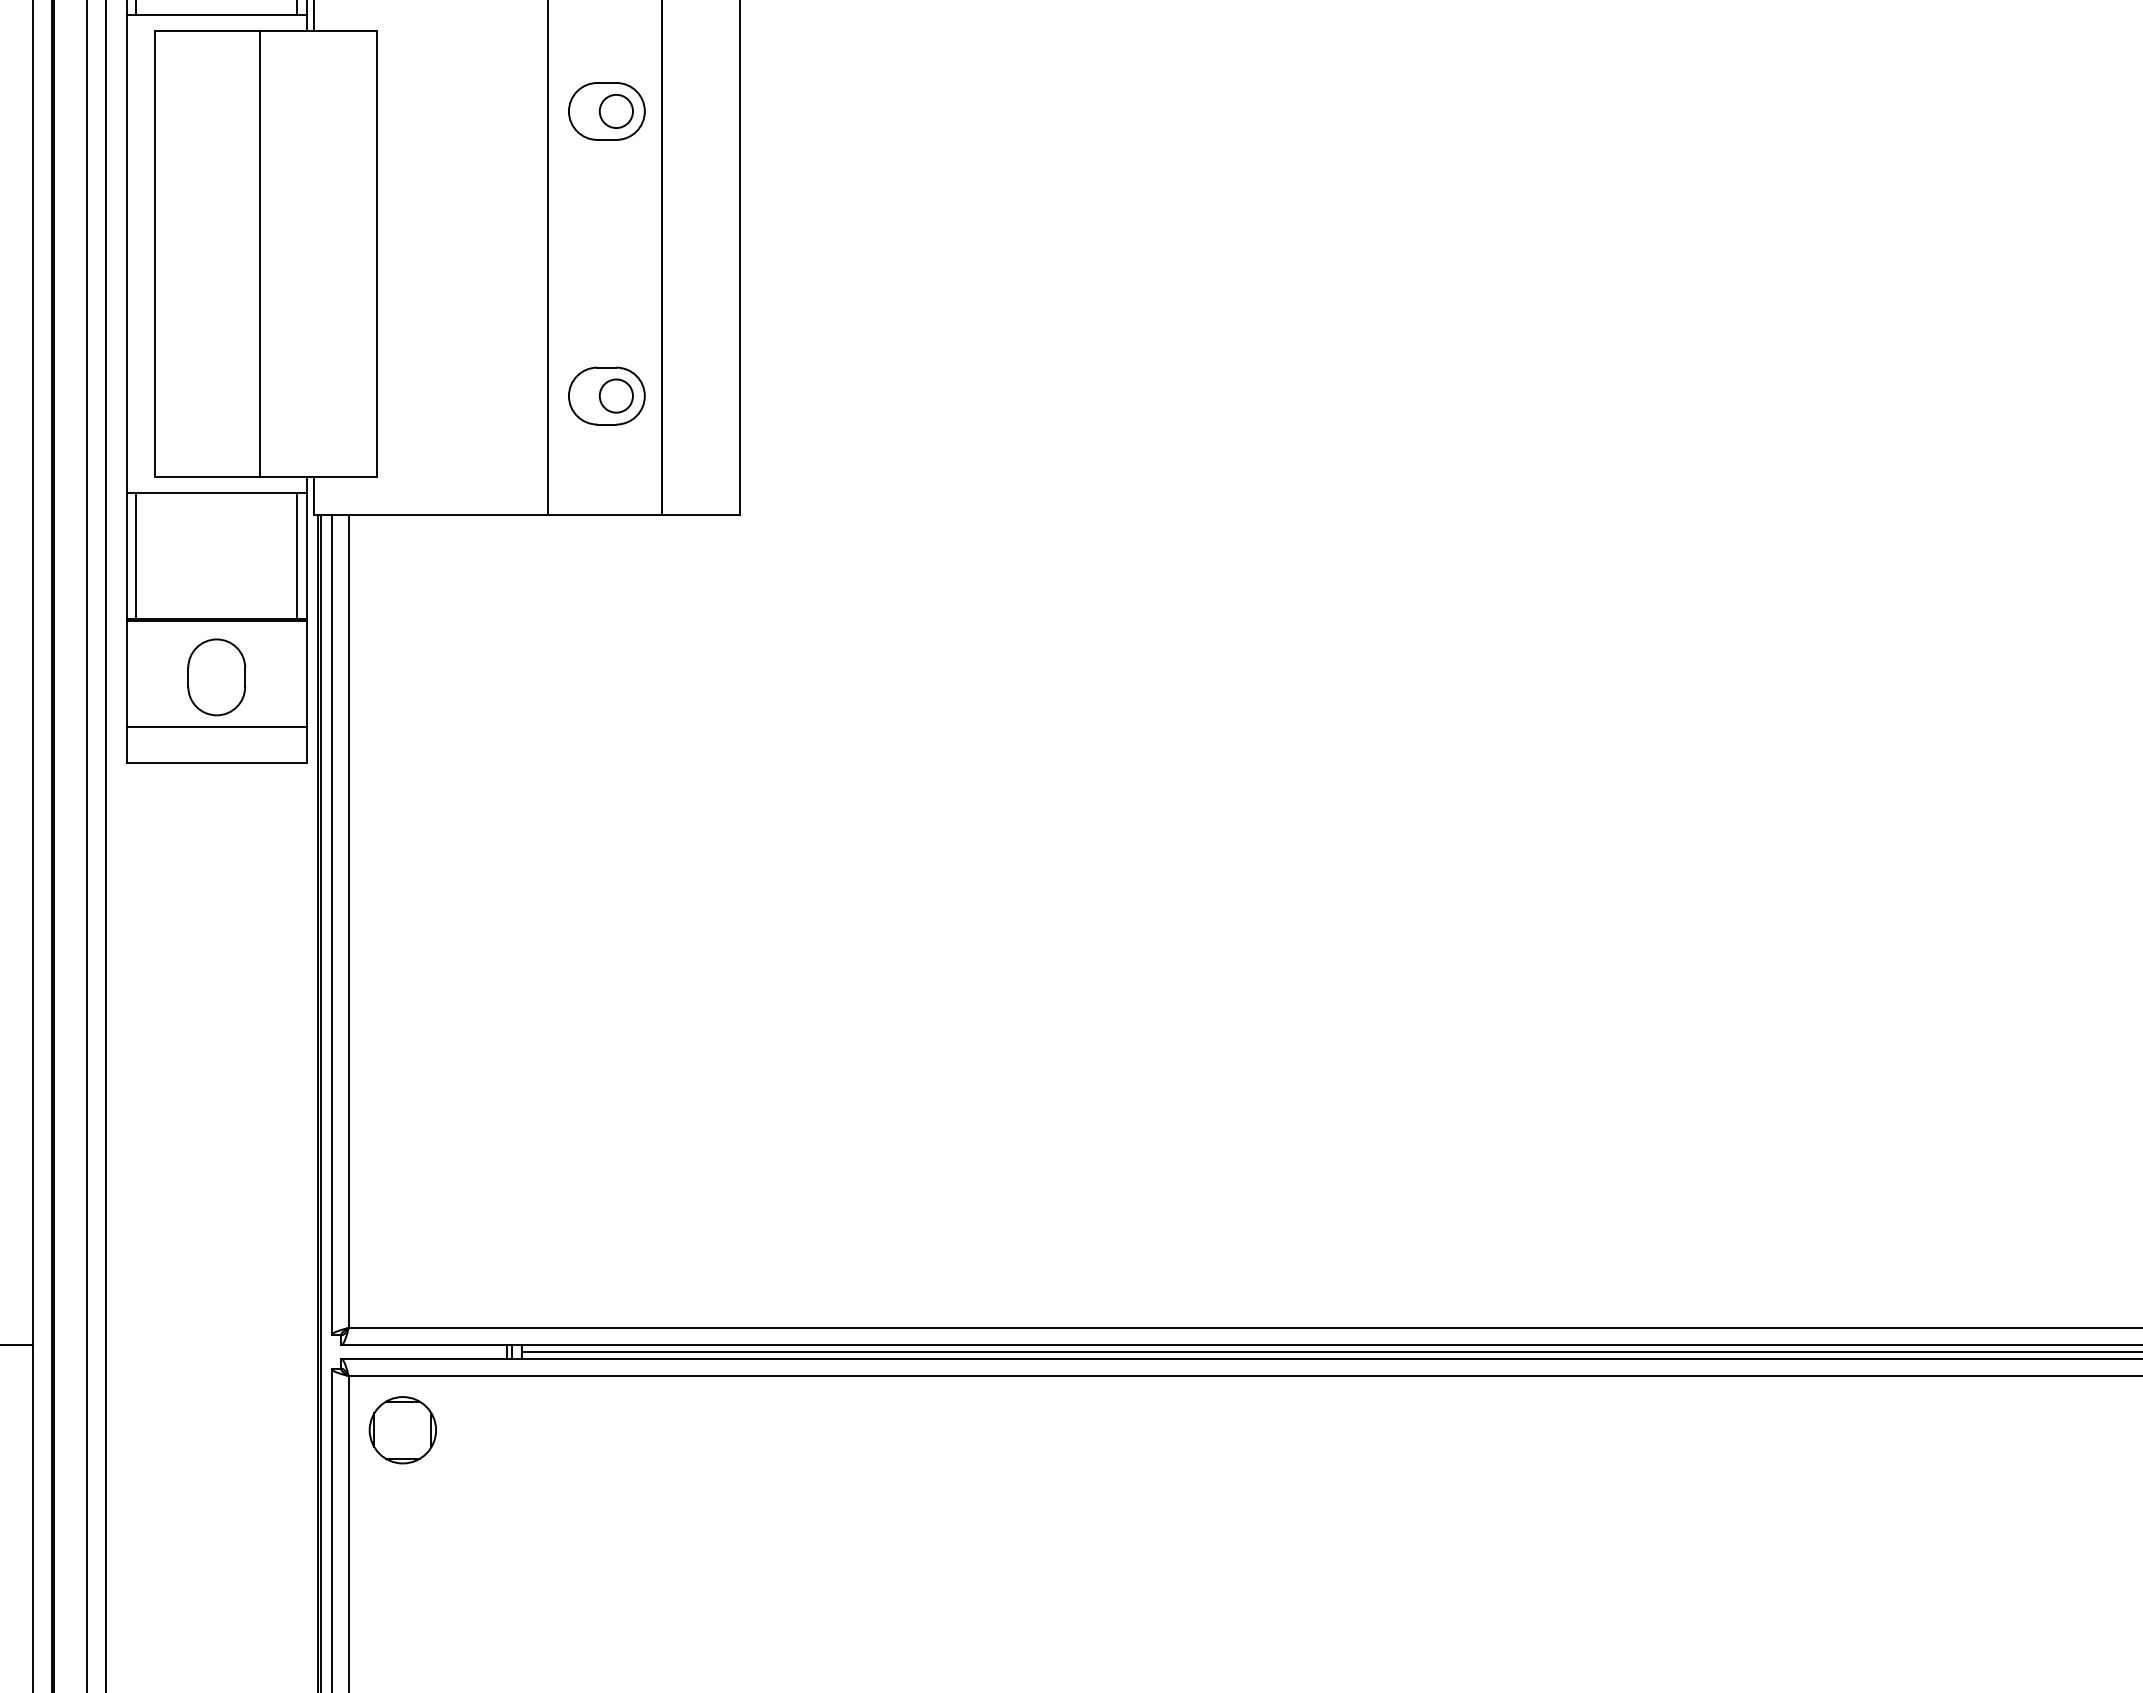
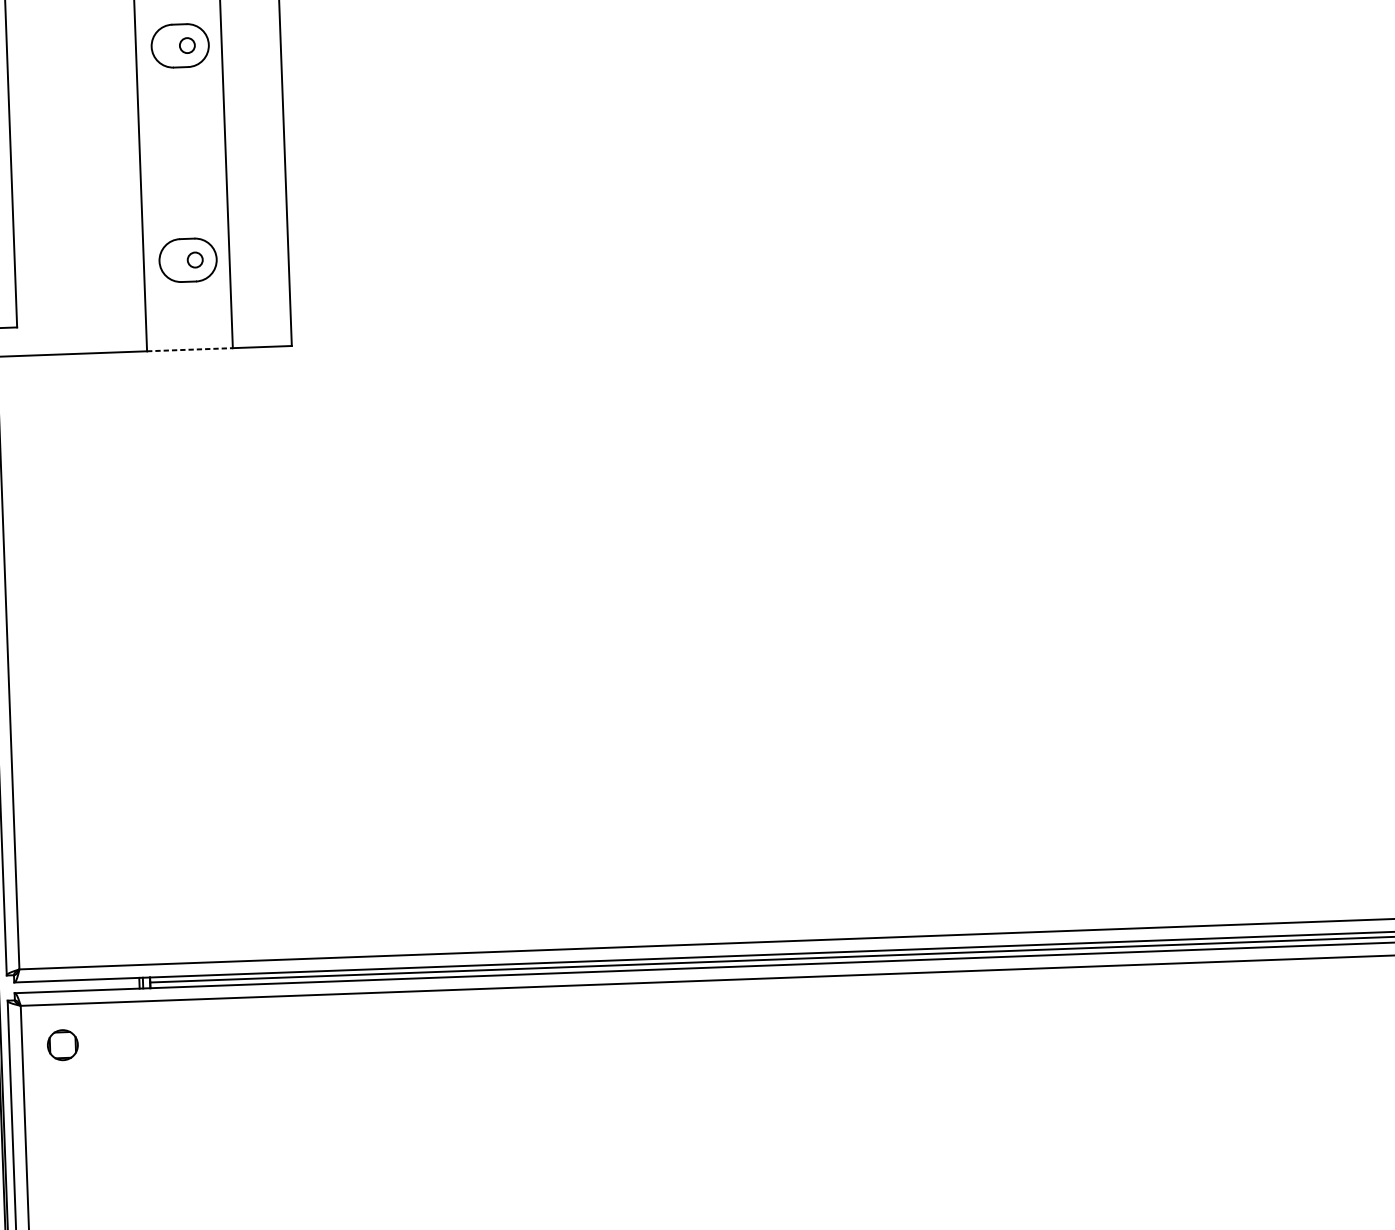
circle: (615, 111) -> (186, 45), size x0.6
circle: (615, 395) -> (194, 259), size x0.6
line: (605, 514) -> (190, 349), solid -> dashed
part: (402, 1430) -> (62, 1045), size x0.6

